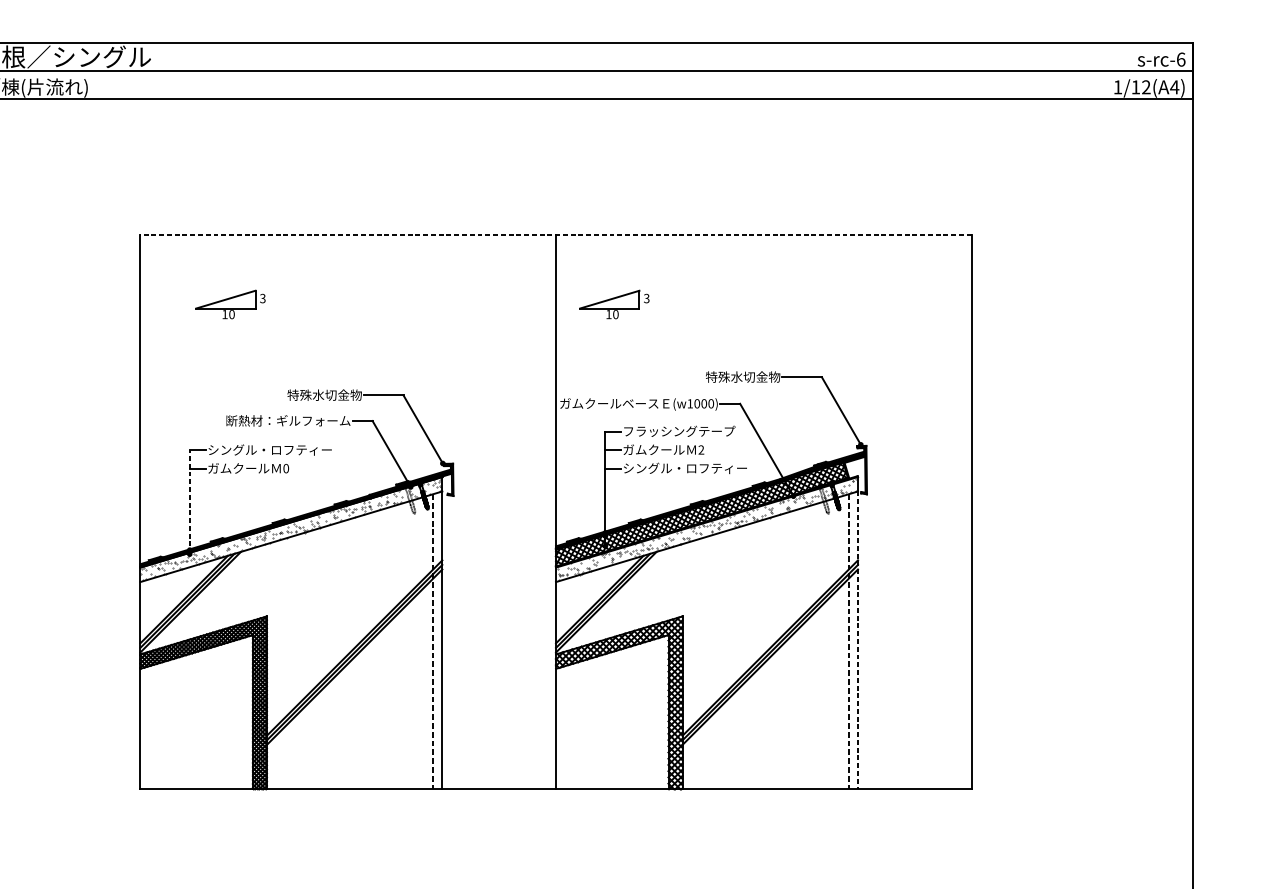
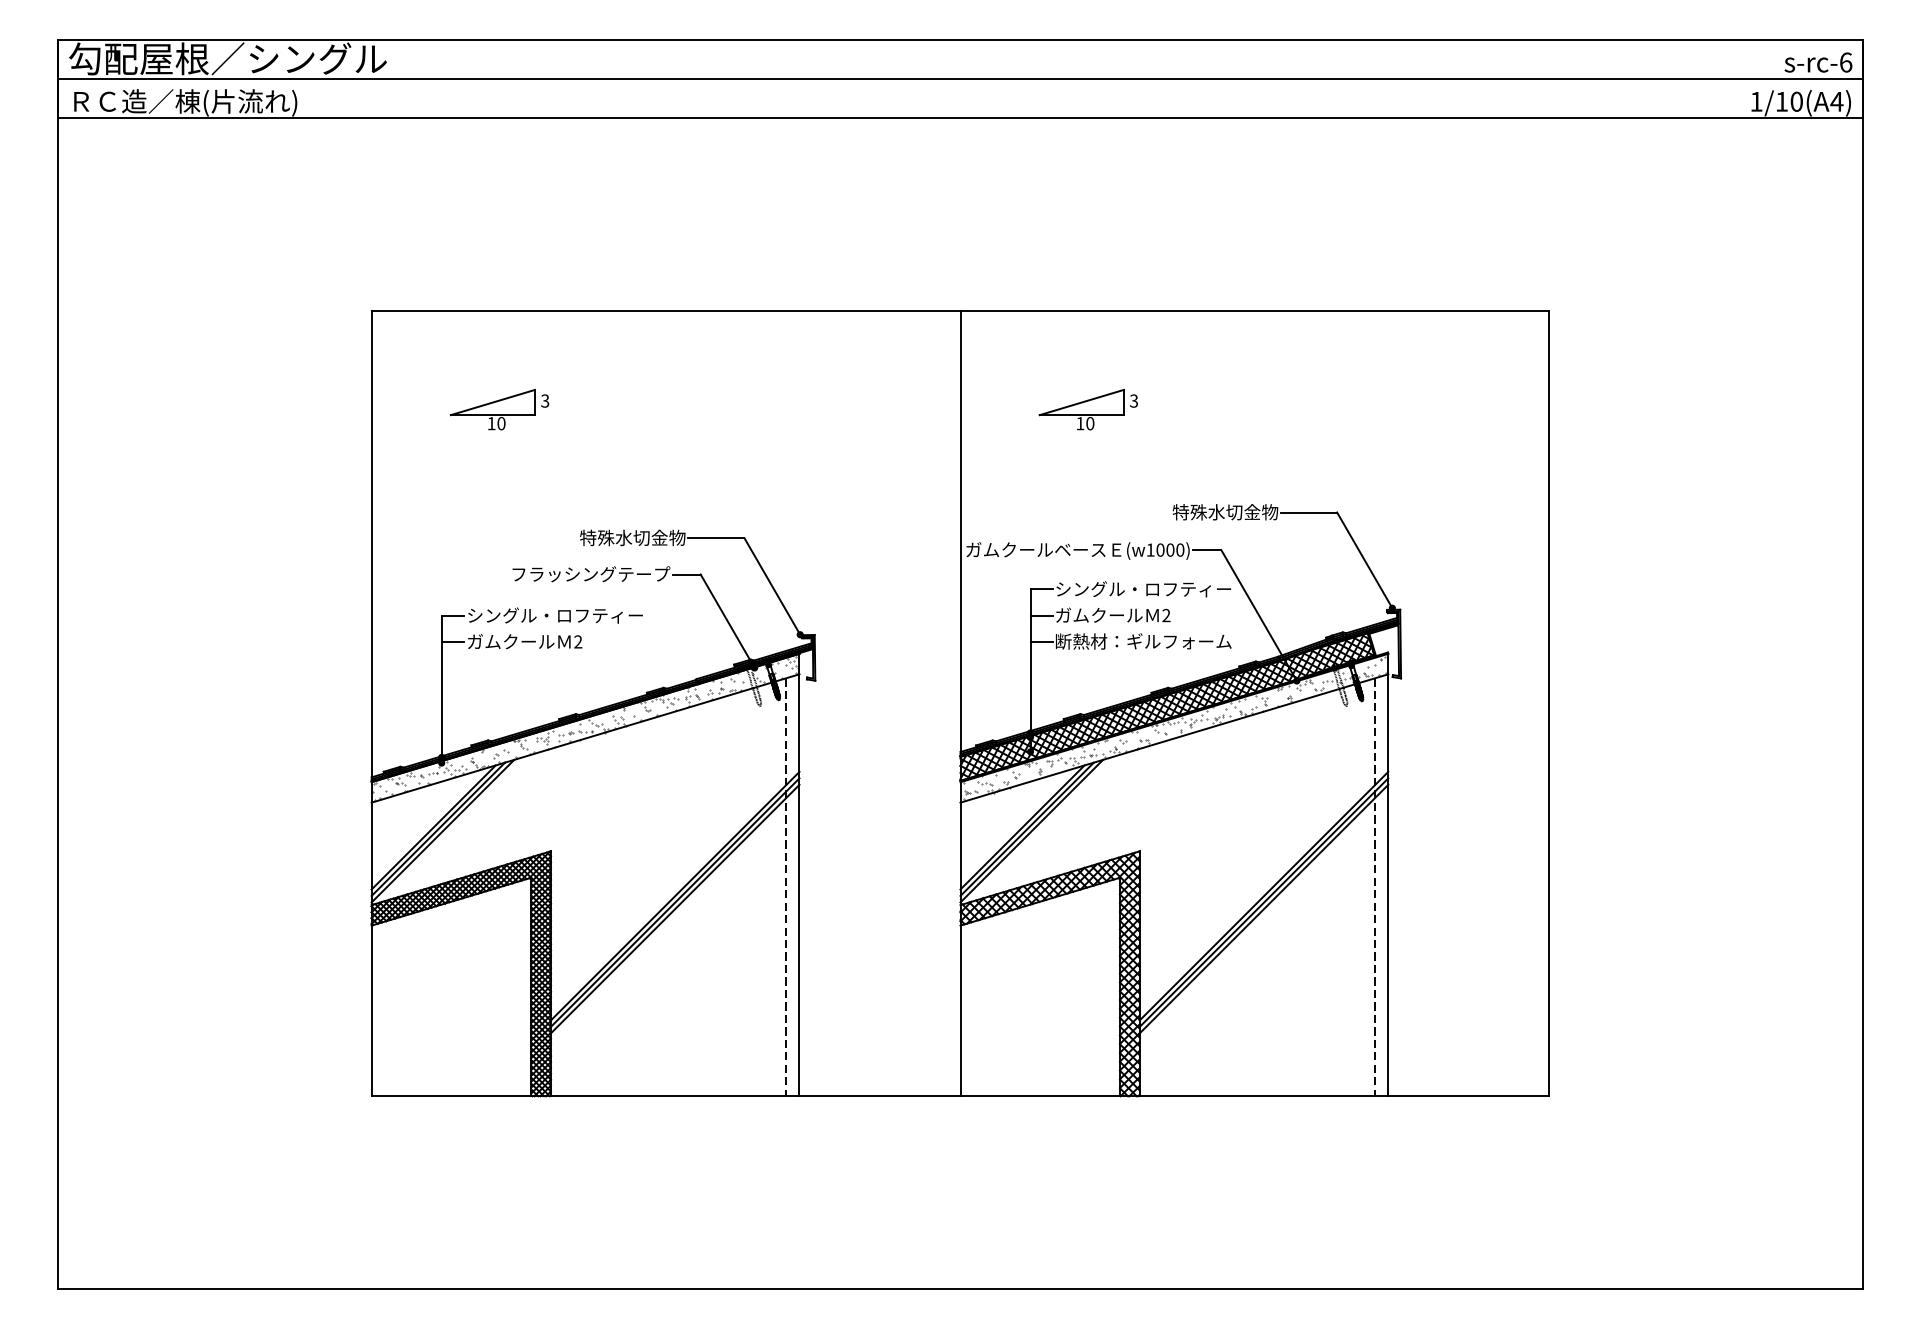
text: (1146, 87) -> (1796, 101), 1/12(A4) -> 1/10(A4)
line: (556, 235) -> (960, 311), dashed -> solid
part: (613, 304) -> (1087, 409), moved
text: (288, 421) -> (581, 574), 断熱材：ギルフォーム -> フラッシングテープ
text: (685, 431) -> (1143, 589), フラッシングテープ -> シングル・ロフティー
text: (286, 468) -> (578, 641), 0 -> 2
text: (685, 468) -> (1143, 641), シングル・ロフティー -> 断熱材：ギルフォーム
line: (189, 502) -> (441, 689), dashed -> solid
line: (858, 640) -> (1388, 885), dashed -> solid

